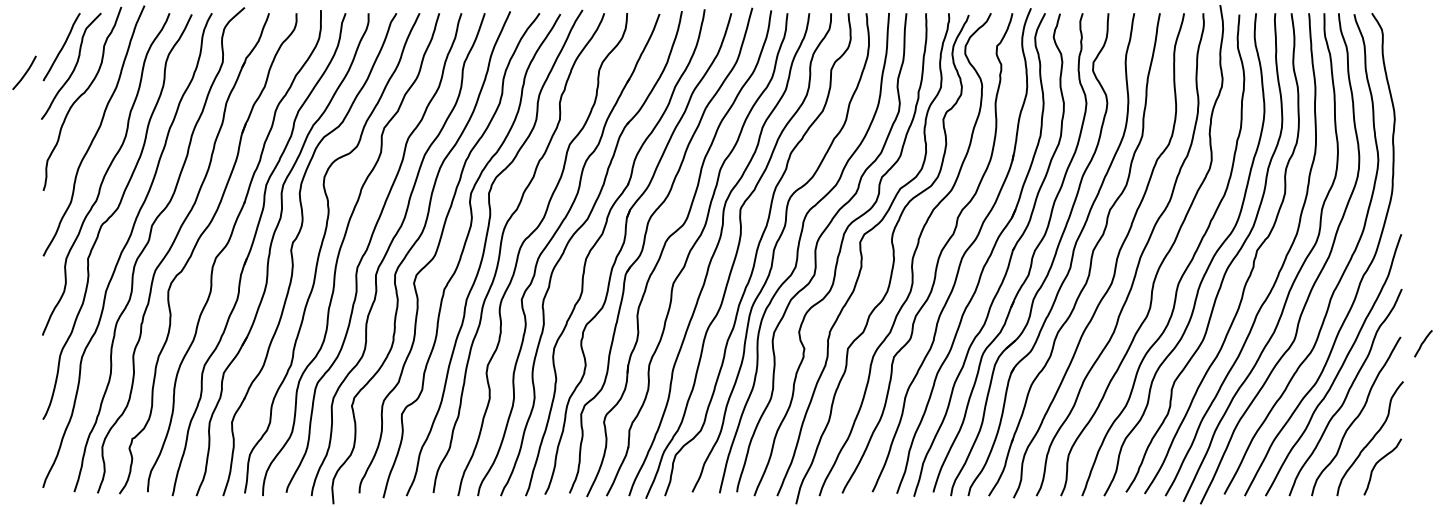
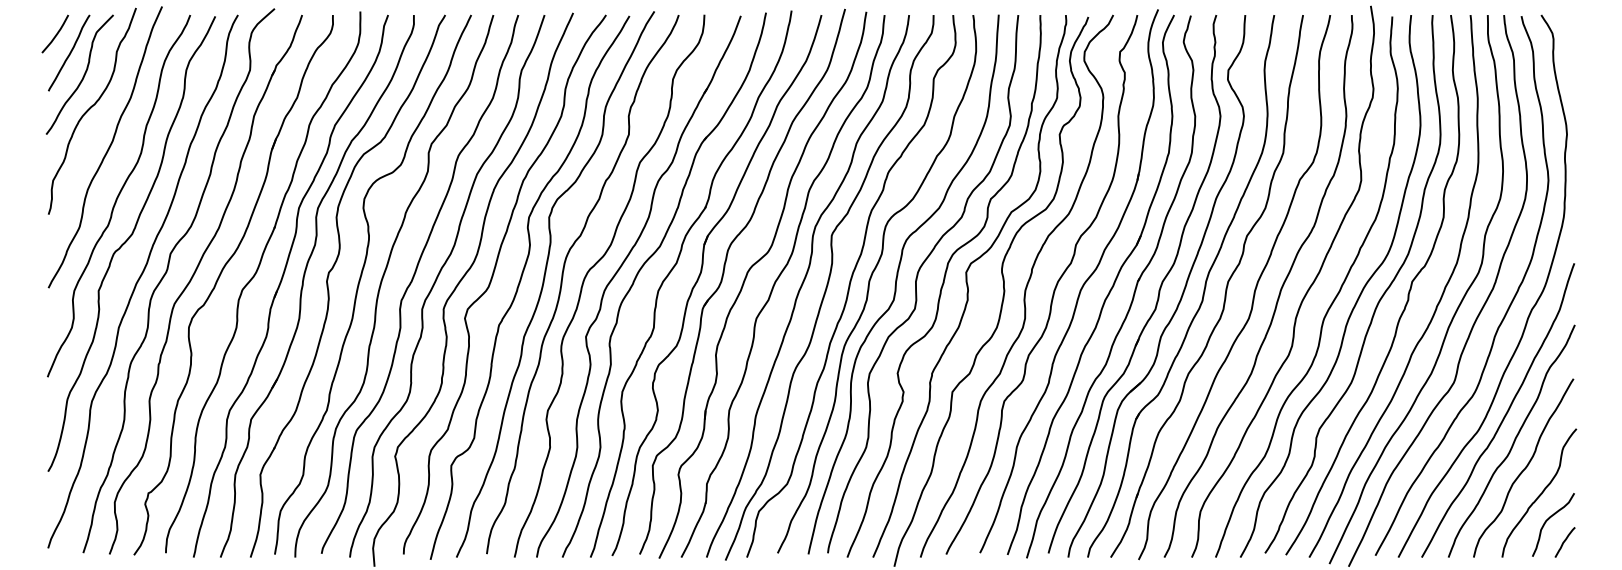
curve: (24, 73) -> (55, 34), moved
curve: (1422, 343) -> (1564, 542), moved

